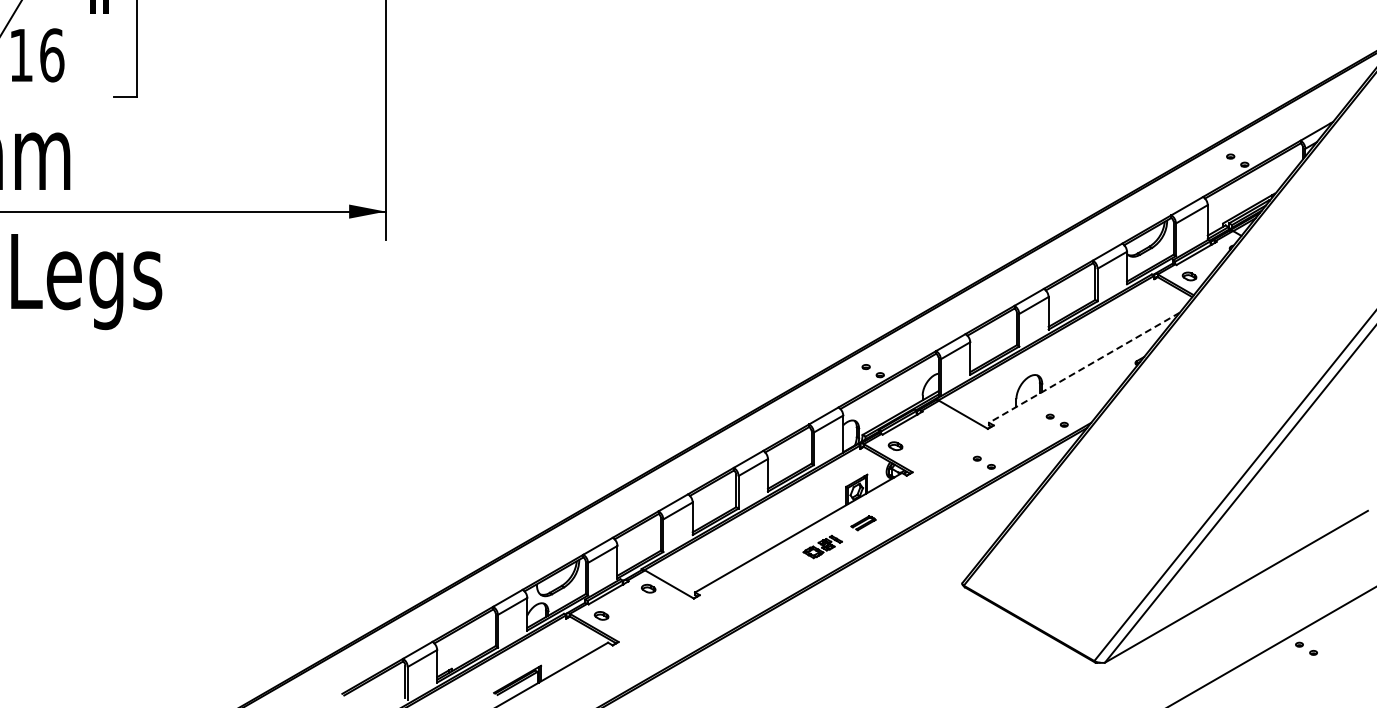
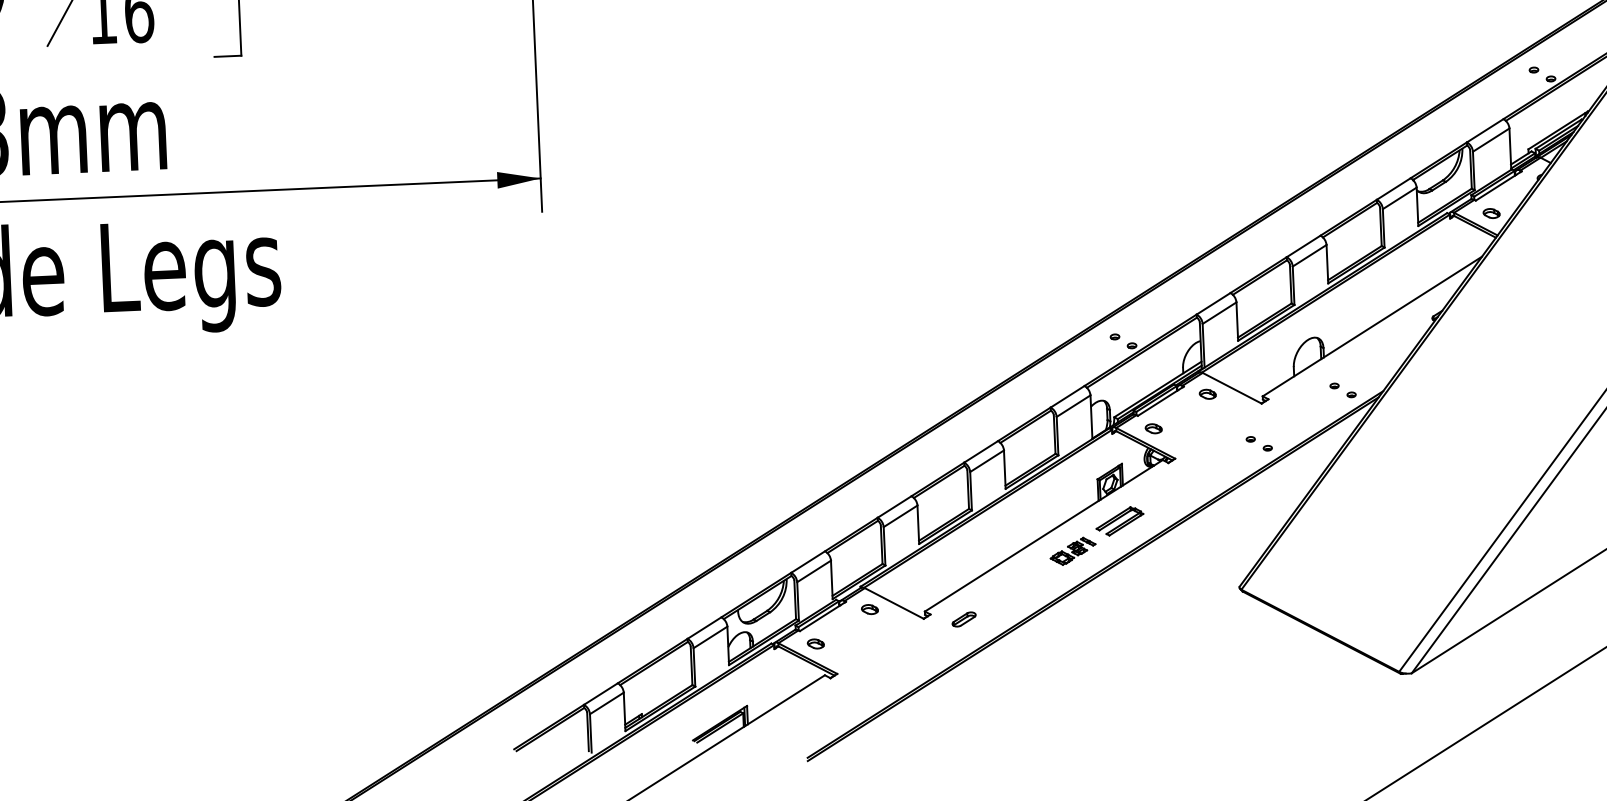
line: (1084, 367) -> (1372, 326), dashed -> solid
part: (942, 418) -> (1207, 393), added
part: (863, 522) -> (1119, 520), size x1.67
part: (727, 600) -> (963, 619), added

